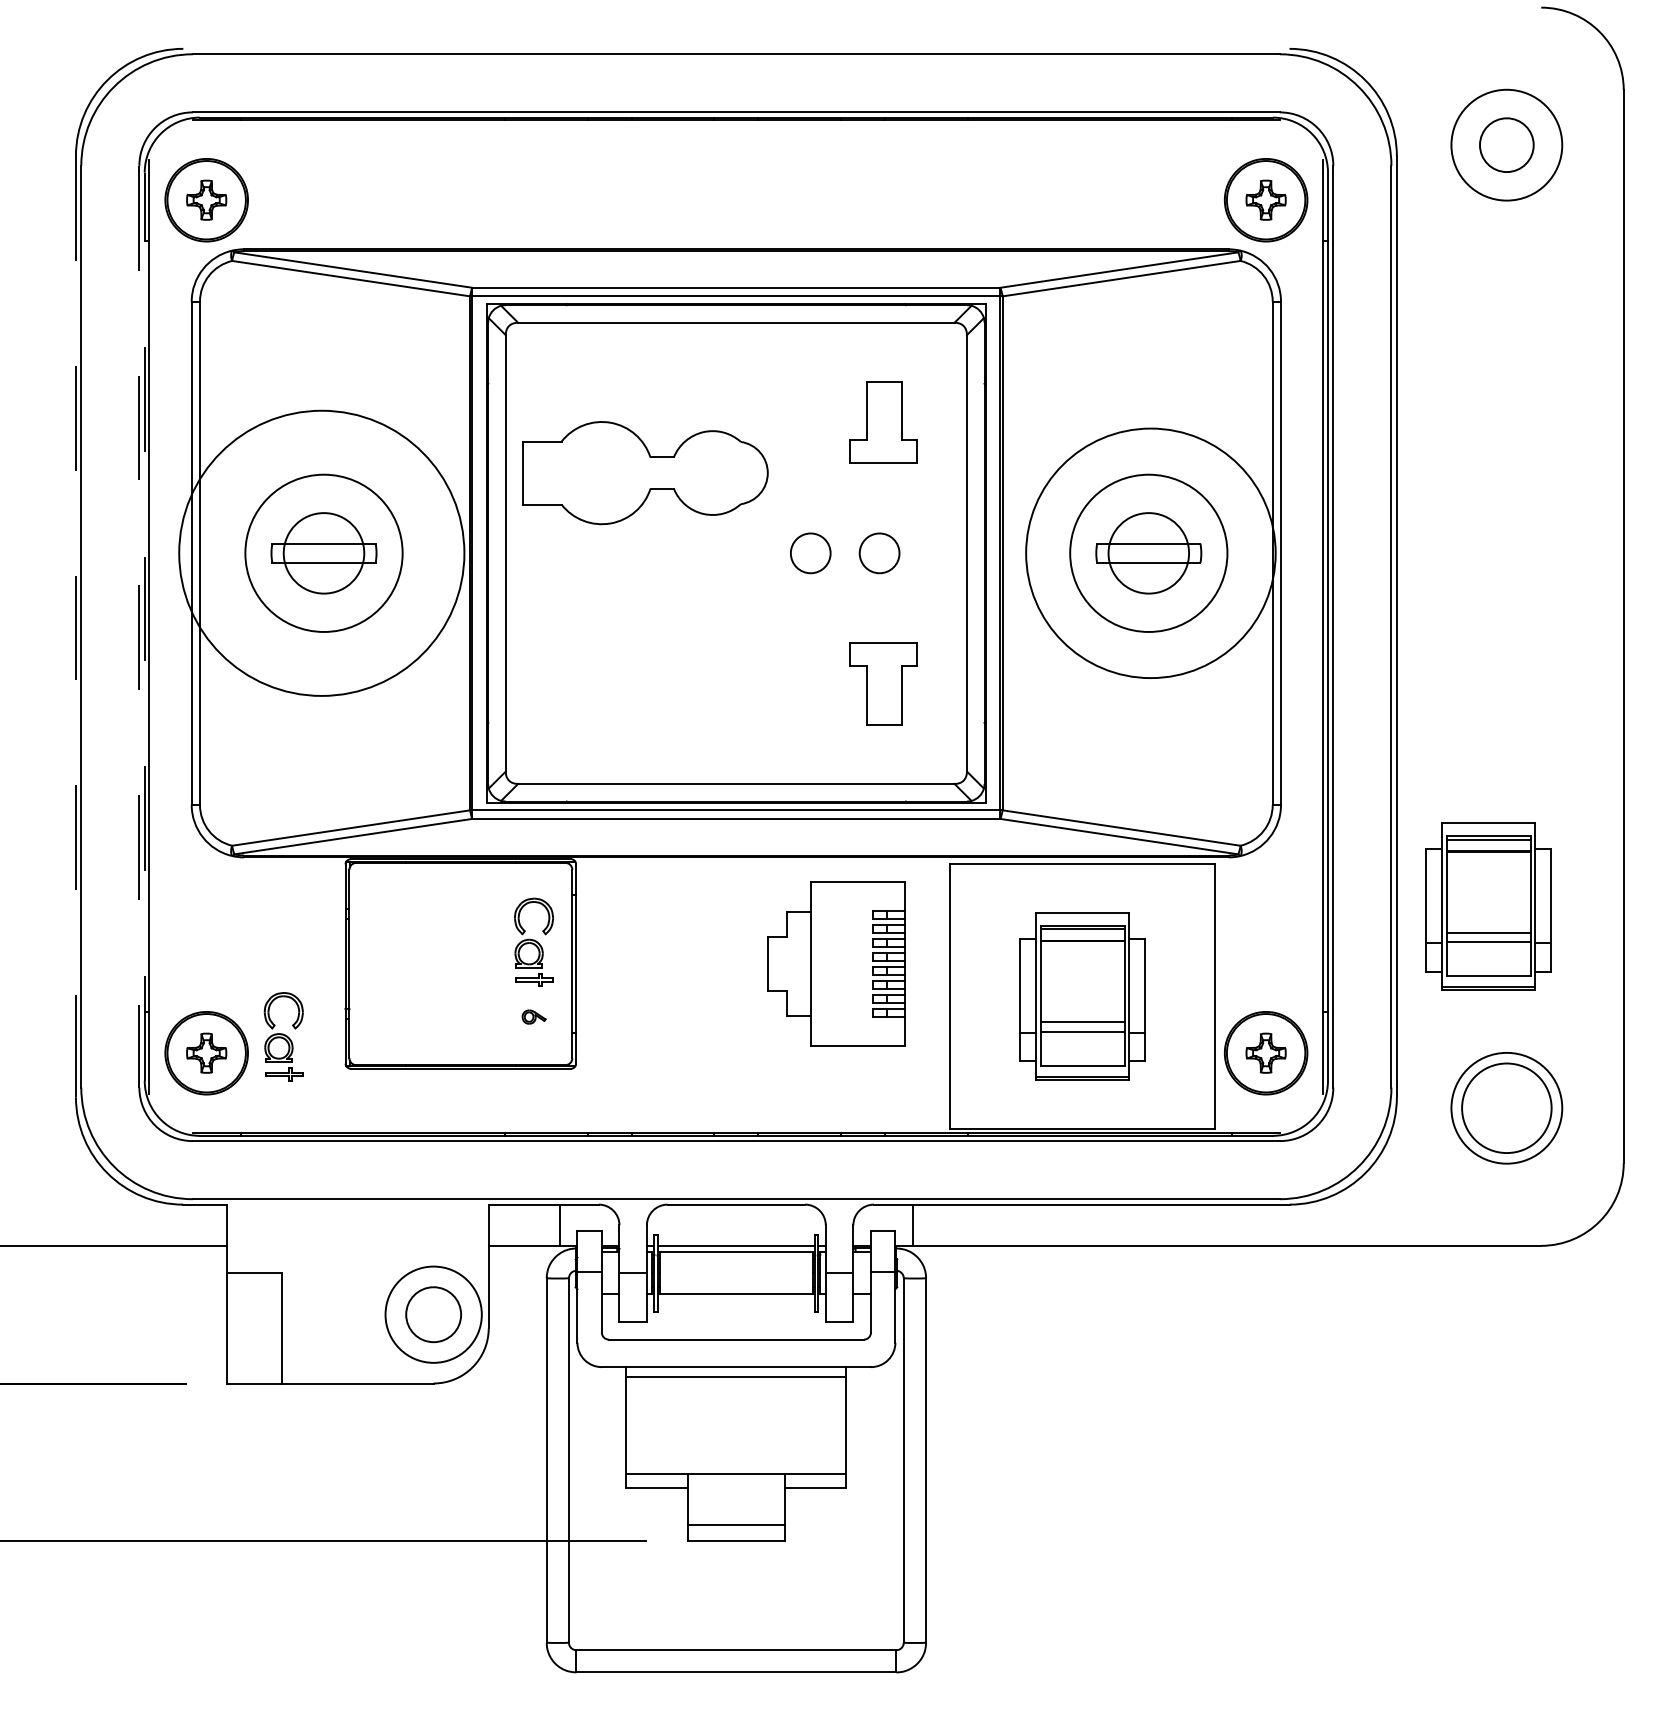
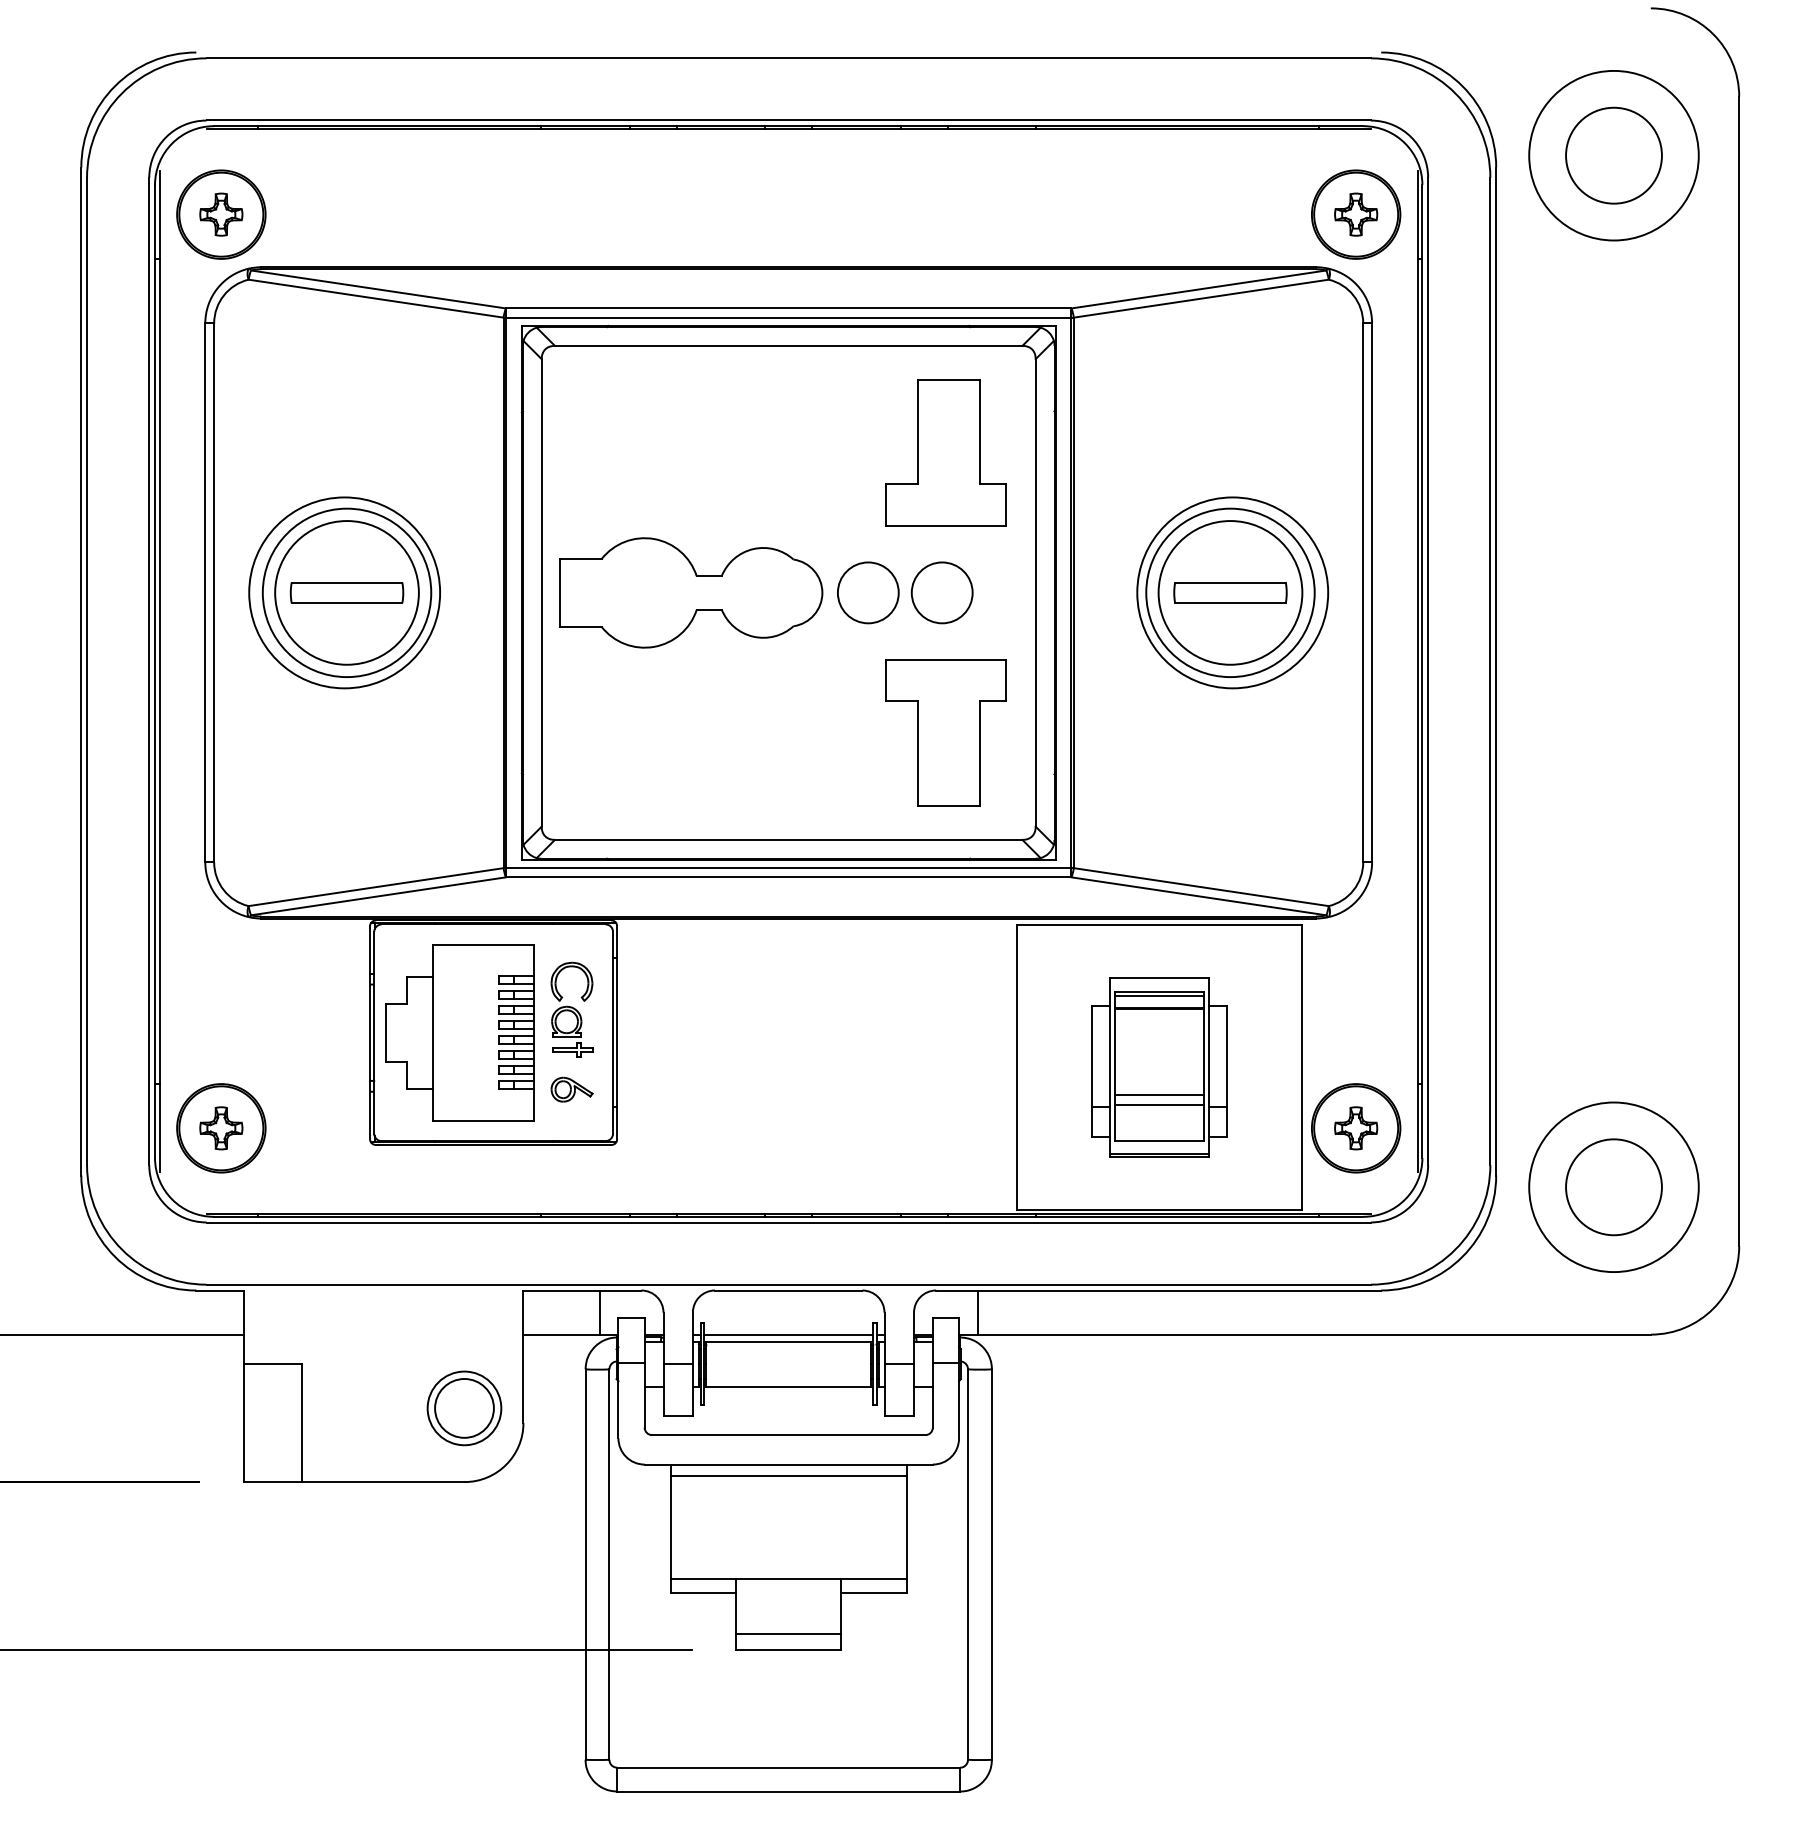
circle: (1506, 144) -> (1613, 155), size x1.43
circle: (1506, 144) -> (1613, 155), size x1.67
part: (882, 422) -> (945, 452), size x1.67
part: (645, 472) -> (691, 592), moved
circle: (321, 552) -> (344, 592), size x0.62
circle: (323, 552) -> (346, 592), size x1.67
circle: (810, 552) -> (868, 592), size x1.43
circle: (879, 552) -> (941, 592), size x1.43
circle: (1148, 552) -> (1230, 592), size x1.67
circle: (1150, 552) -> (1232, 592), size x0.71
line: (76, 626) -> (81, 671), dashed -> solid
line: (139, 626) -> (149, 671), dashed -> solid
line: (145, 626) -> (155, 671), dashed -> solid
part: (882, 683) -> (945, 732), size x1.67
part: (1488, 906) -> (1594, 971), removed
part: (836, 963) -> (459, 1032), moved
part: (533, 1016) -> (571, 1089), size x1.67
part: (283, 1036) -> (303, 1110), removed
circle: (1506, 1108) -> (1613, 1187), size x1.43
circle: (433, 1314) -> (464, 1408), size x0.71

